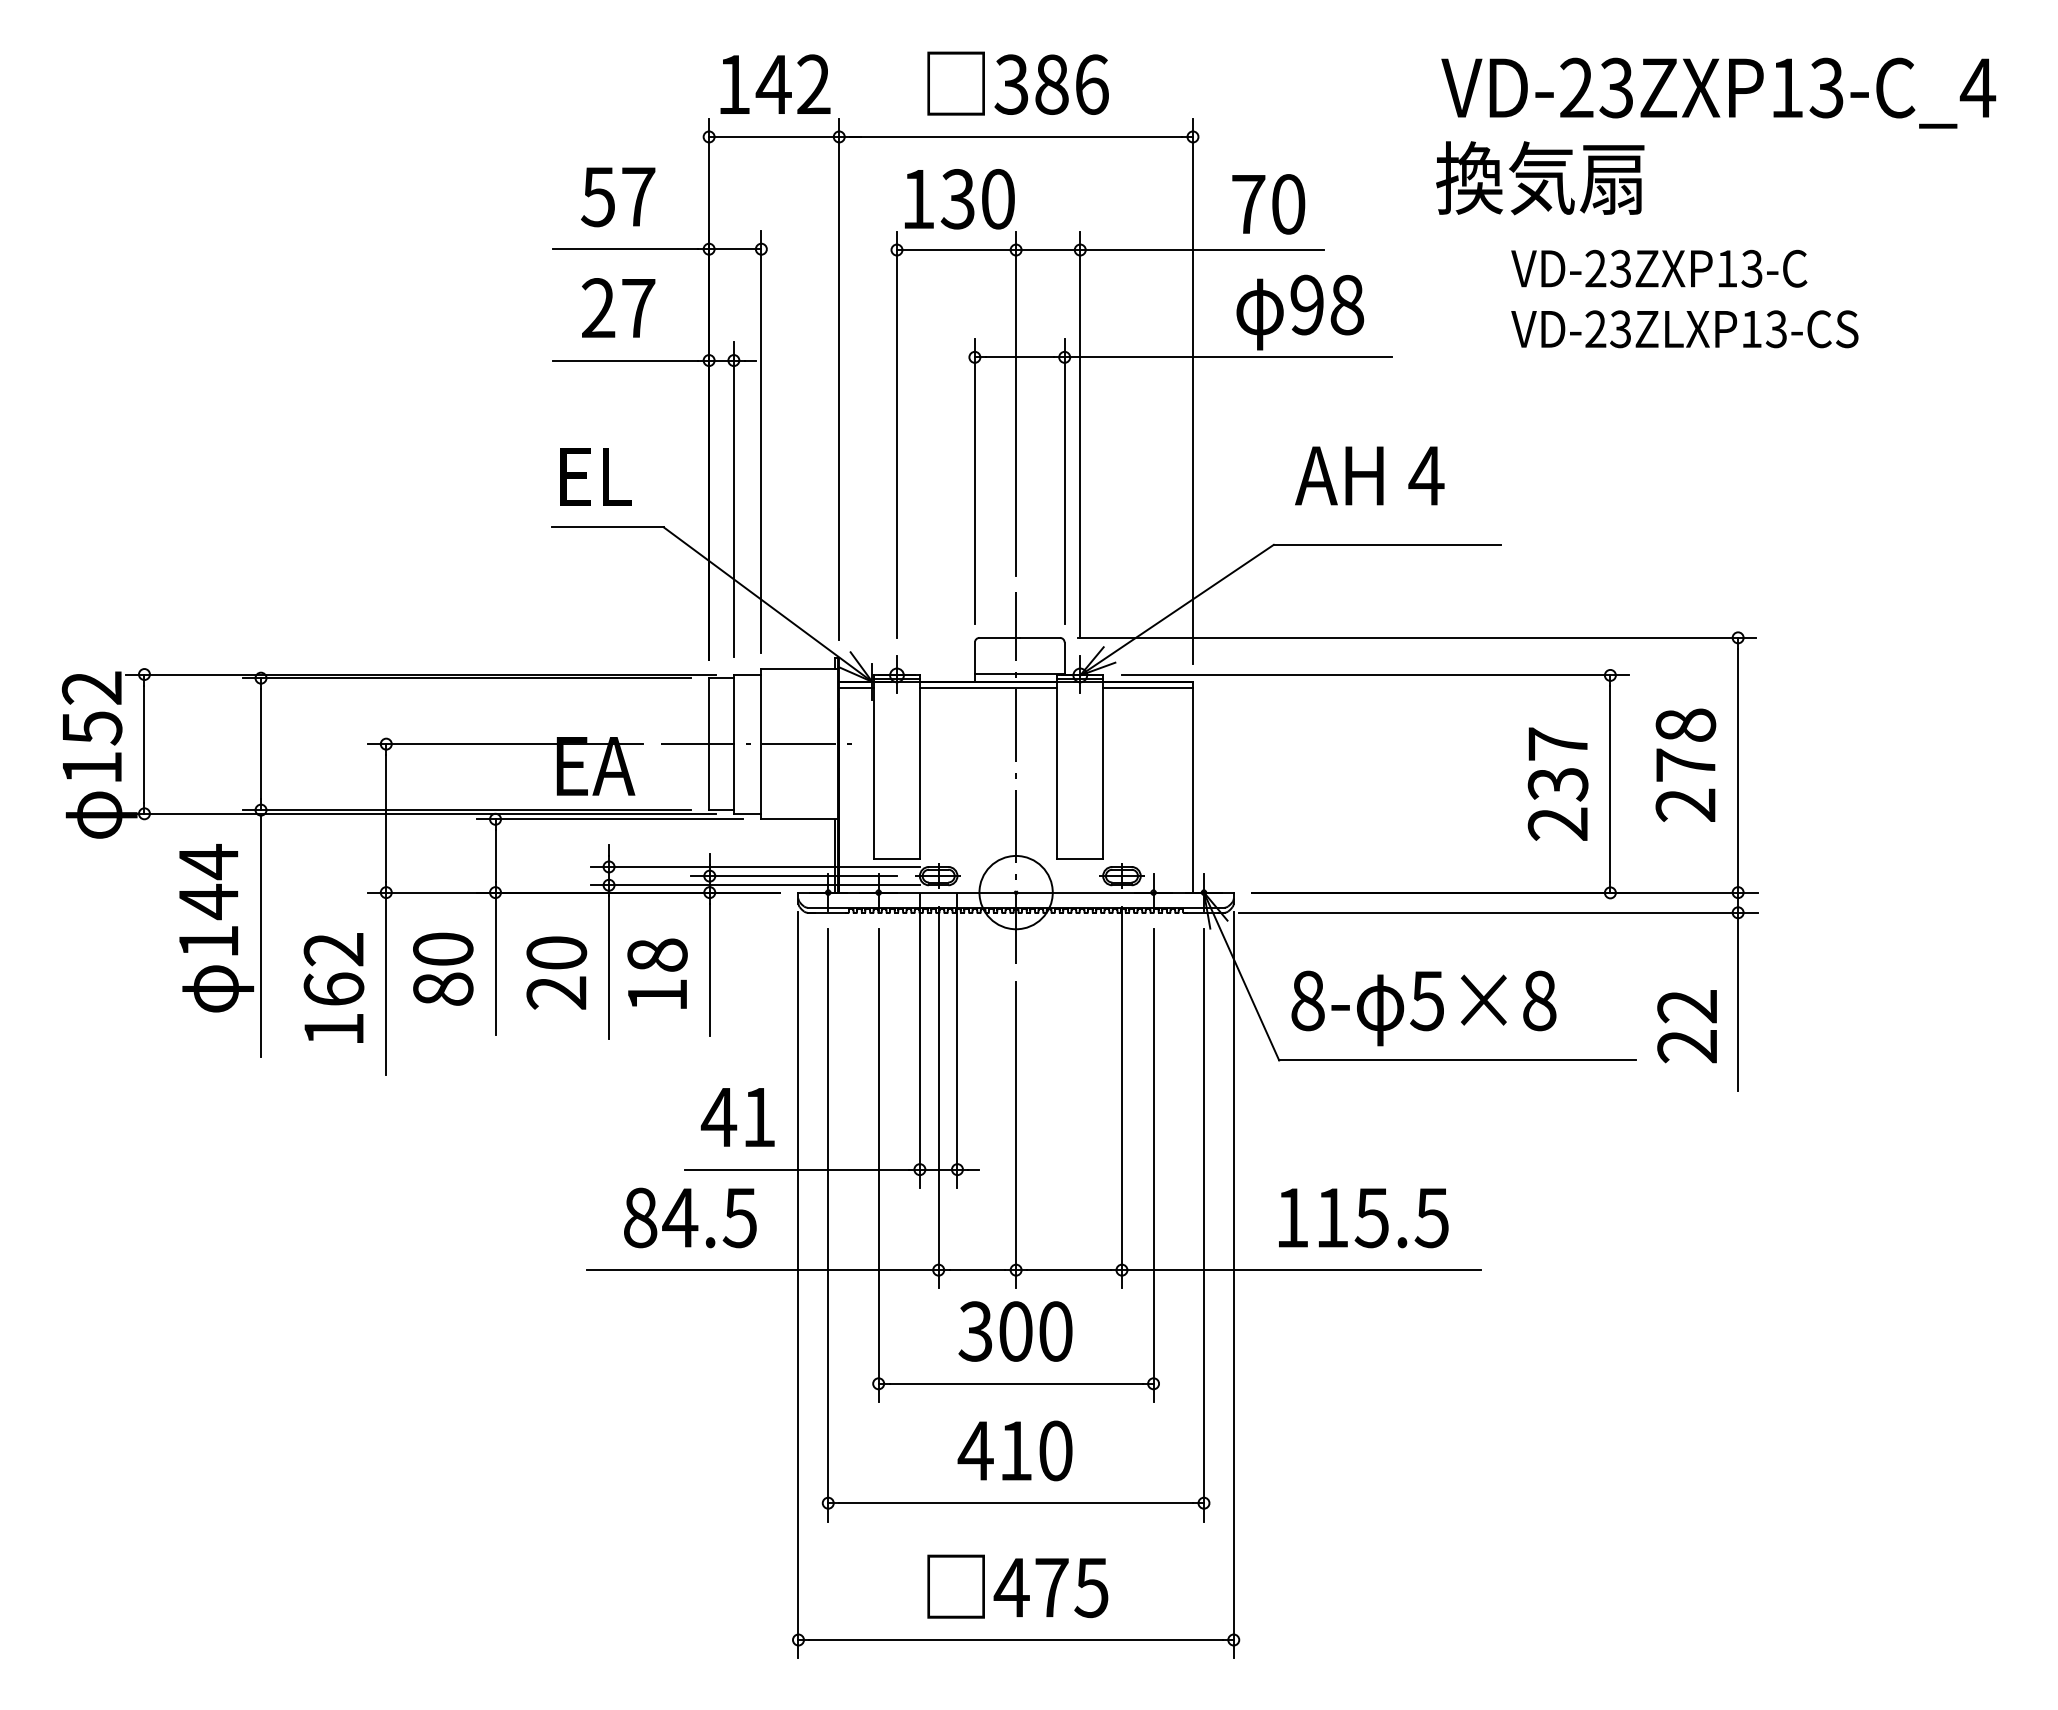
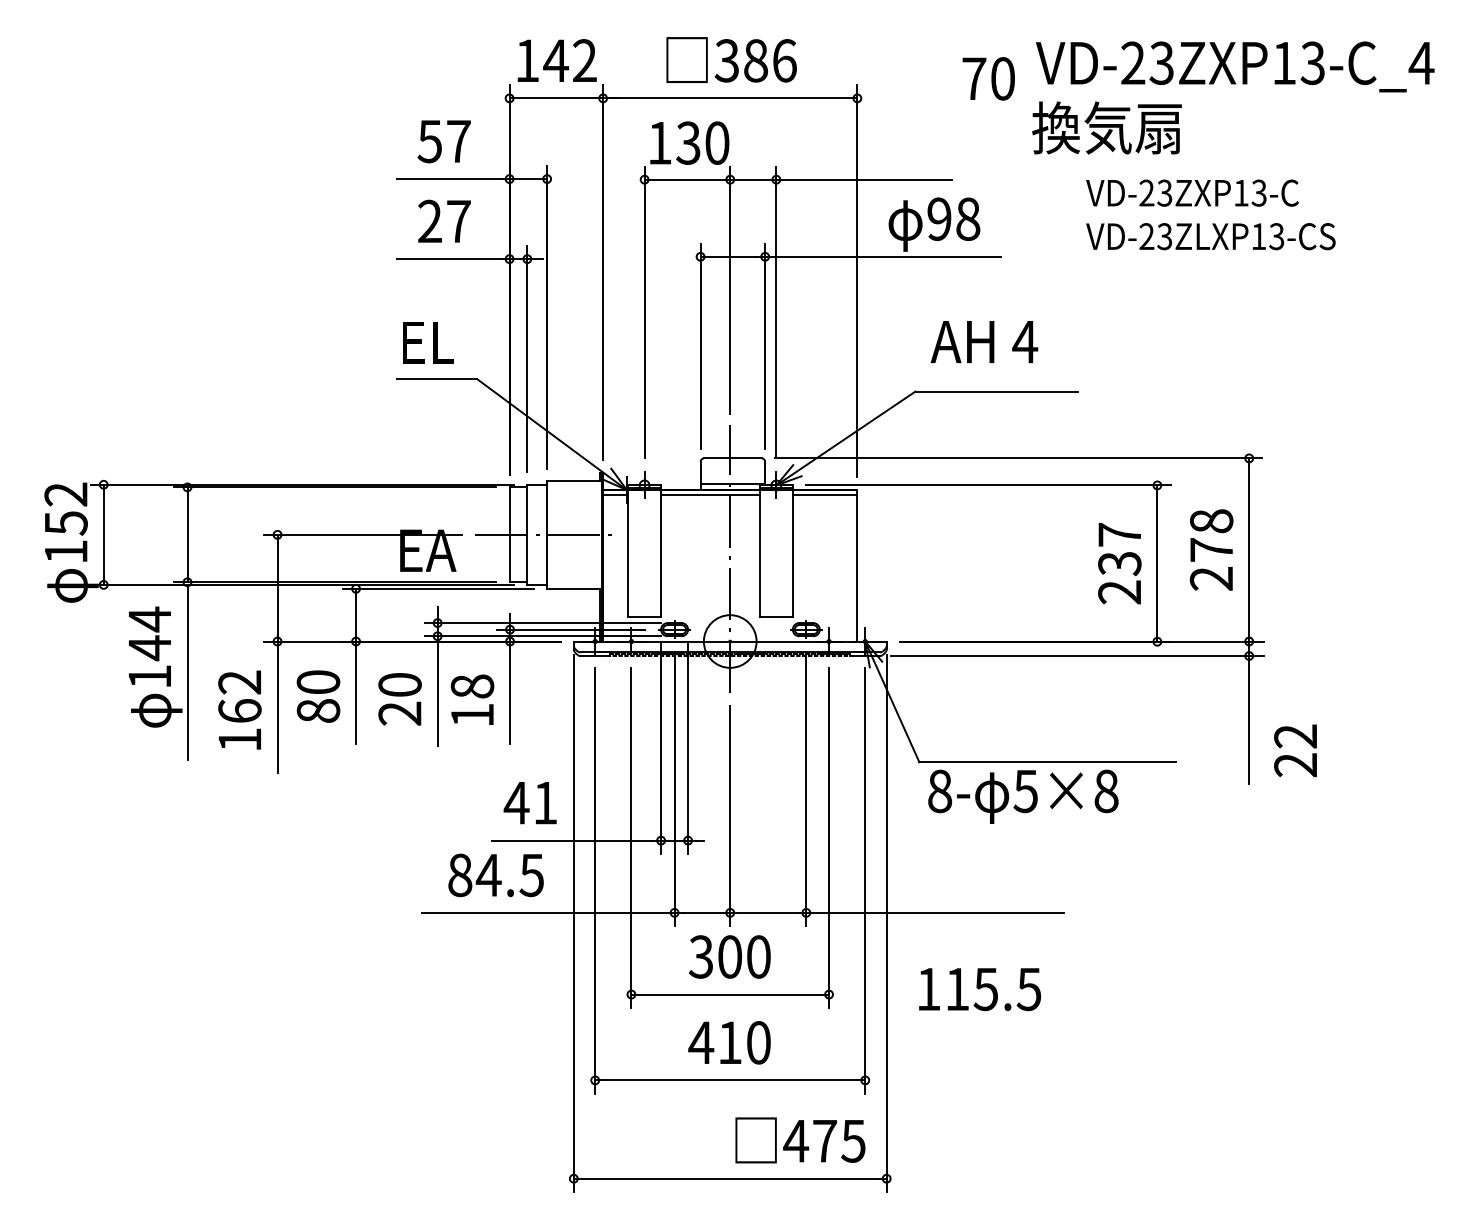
text: (1268, 203) -> (988, 78), moved
text: (1424, 1008) -> (1023, 796), moved
text: (1687, 1026) -> (1295, 750), moved
text: (1362, 1218) -> (979, 989), moved
text: (1017, 1586) -> (800, 1140), moved

